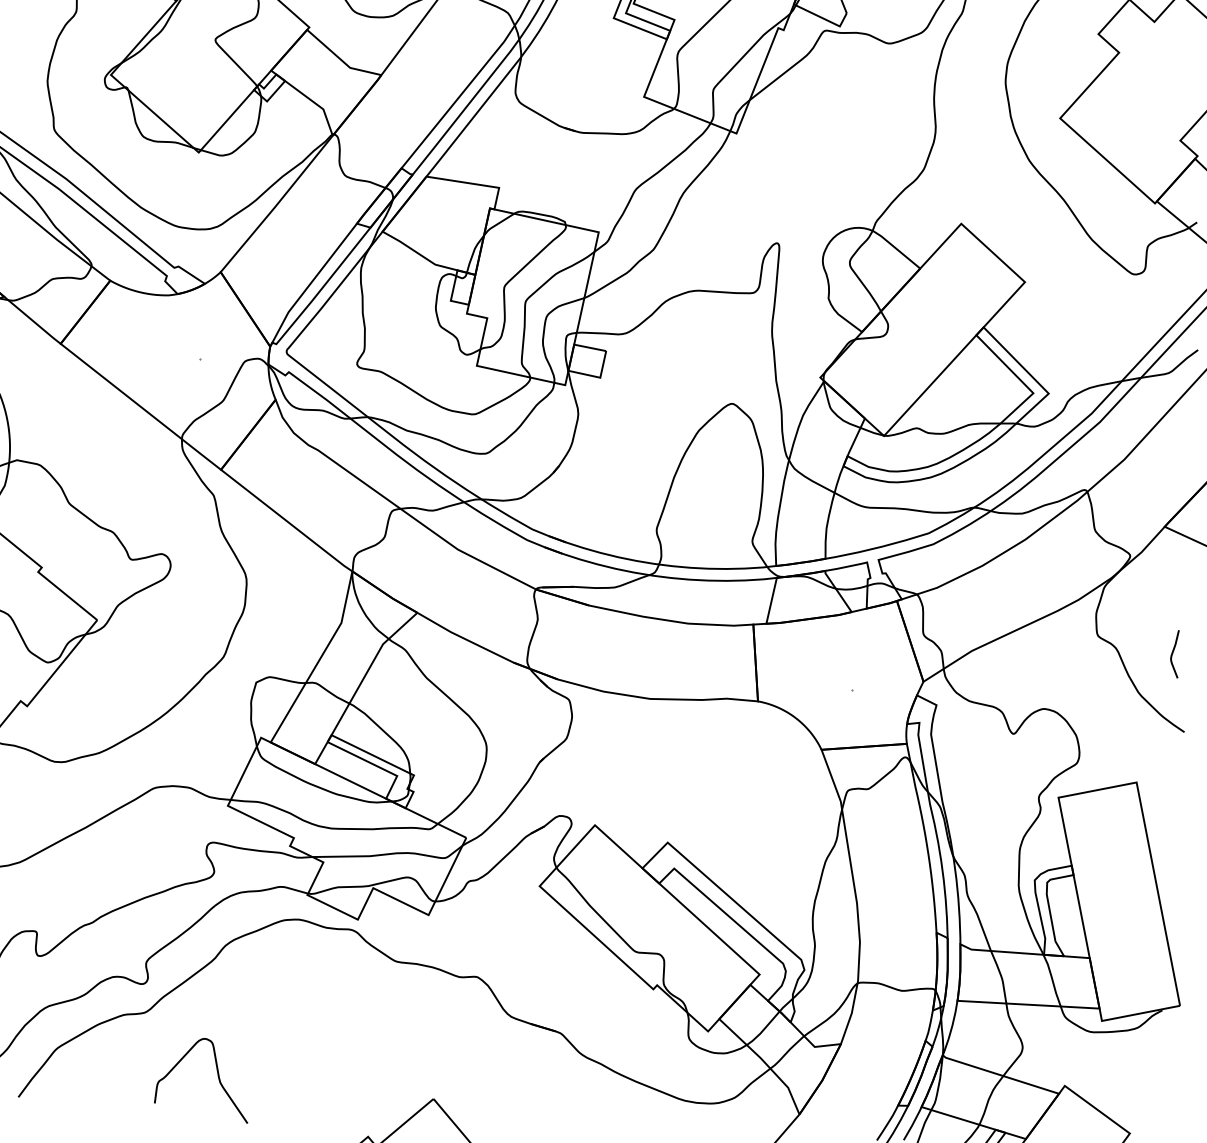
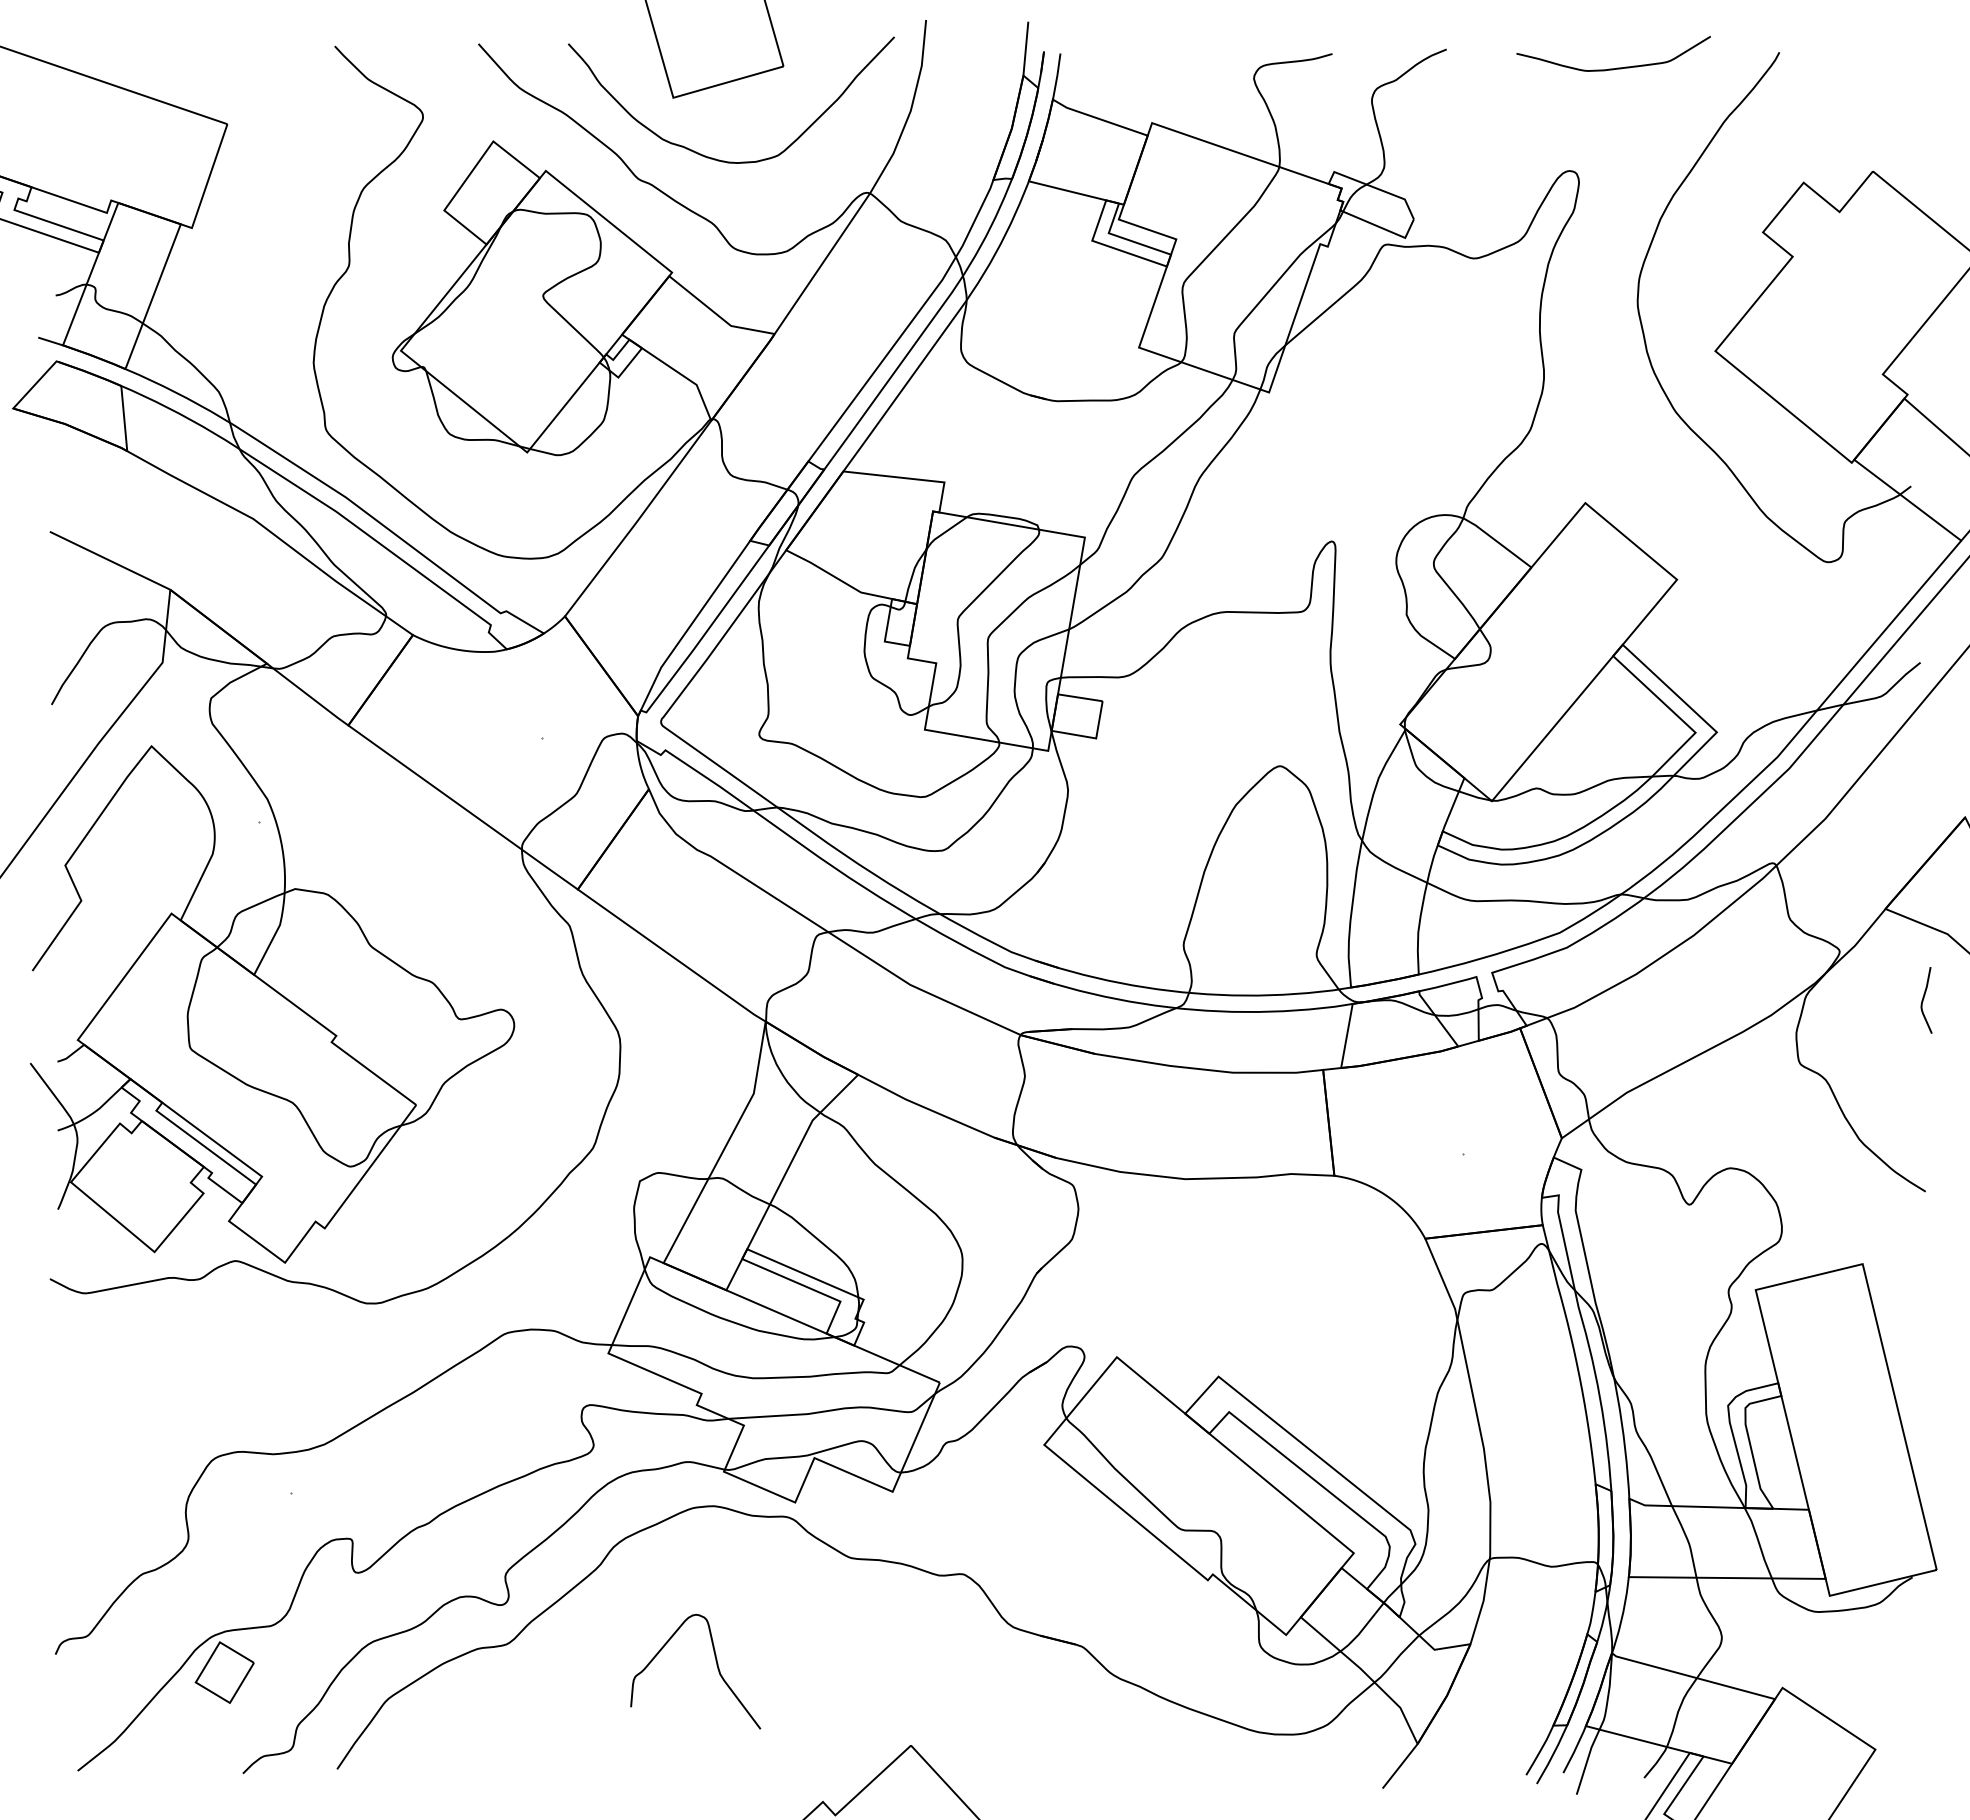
curve: (1173, 652) -> (1924, 998), moved
curve: (217, 1076) -> (716, 1665), moved

